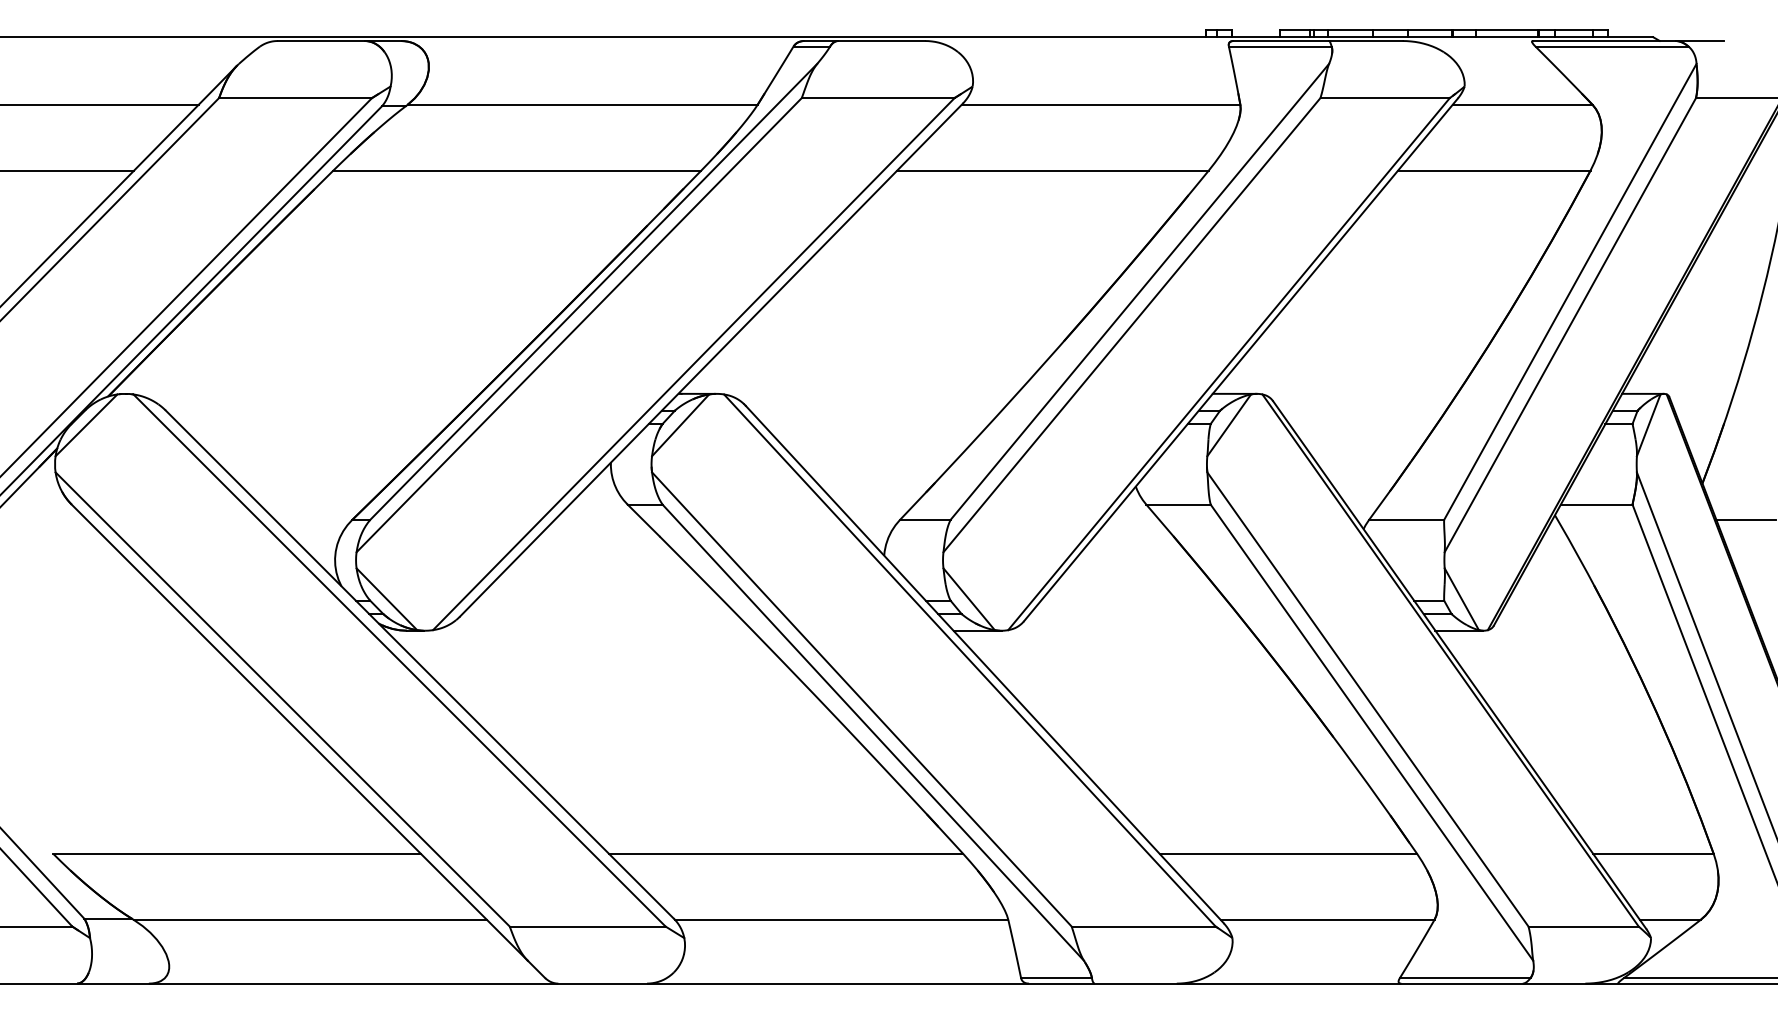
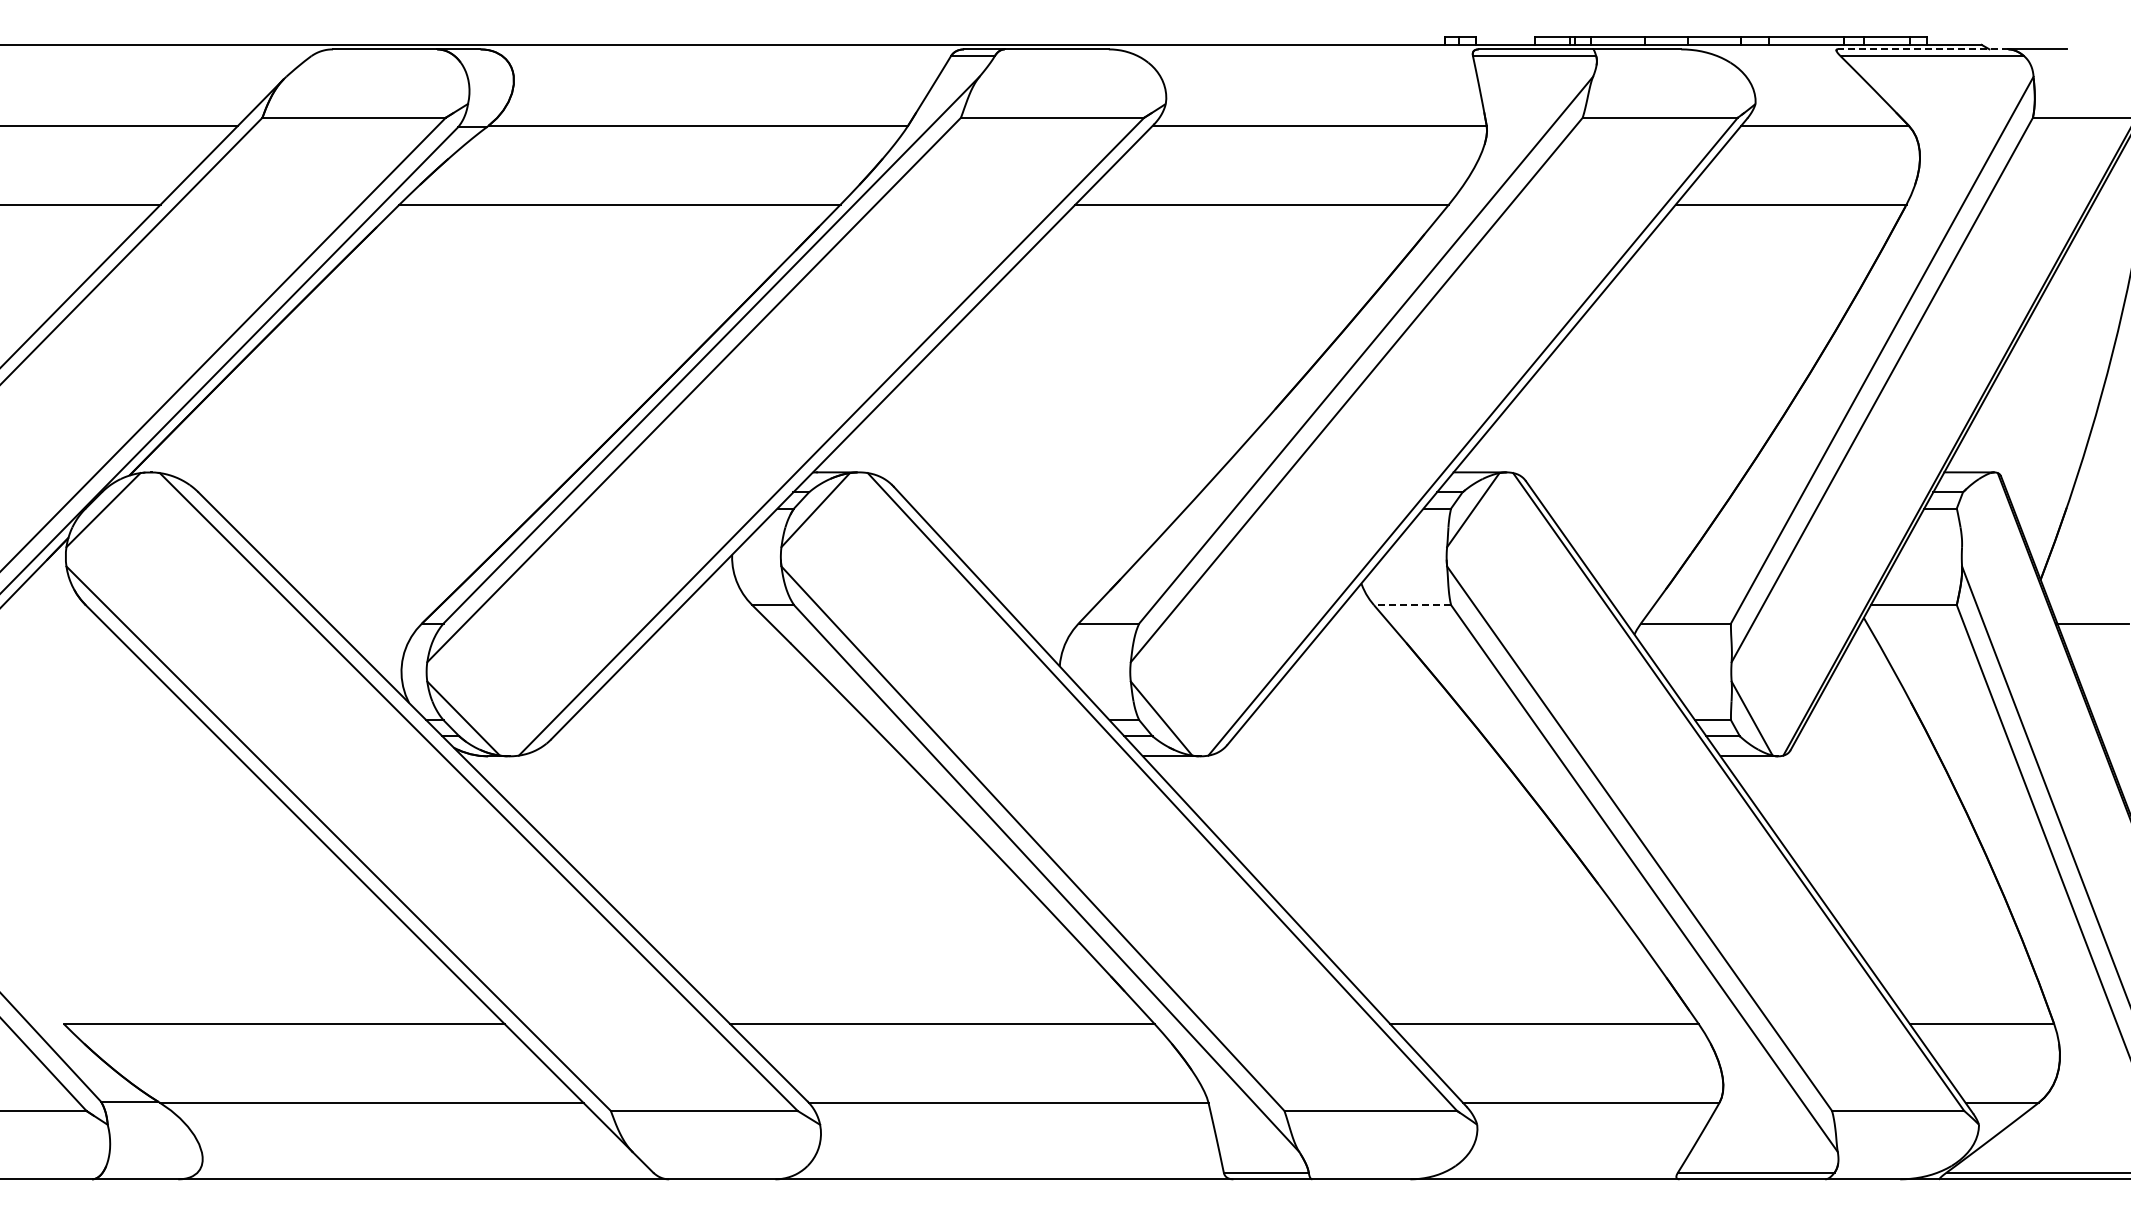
line: (1603, 41) -> (1922, 49), solid -> dashed
line: (1648, 425) -> (1976, 510), removed
line: (1178, 504) -> (1412, 605), solid -> dashed

